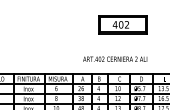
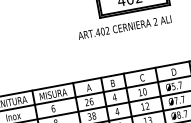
text: (115, 58) -> (125, 26), moved

